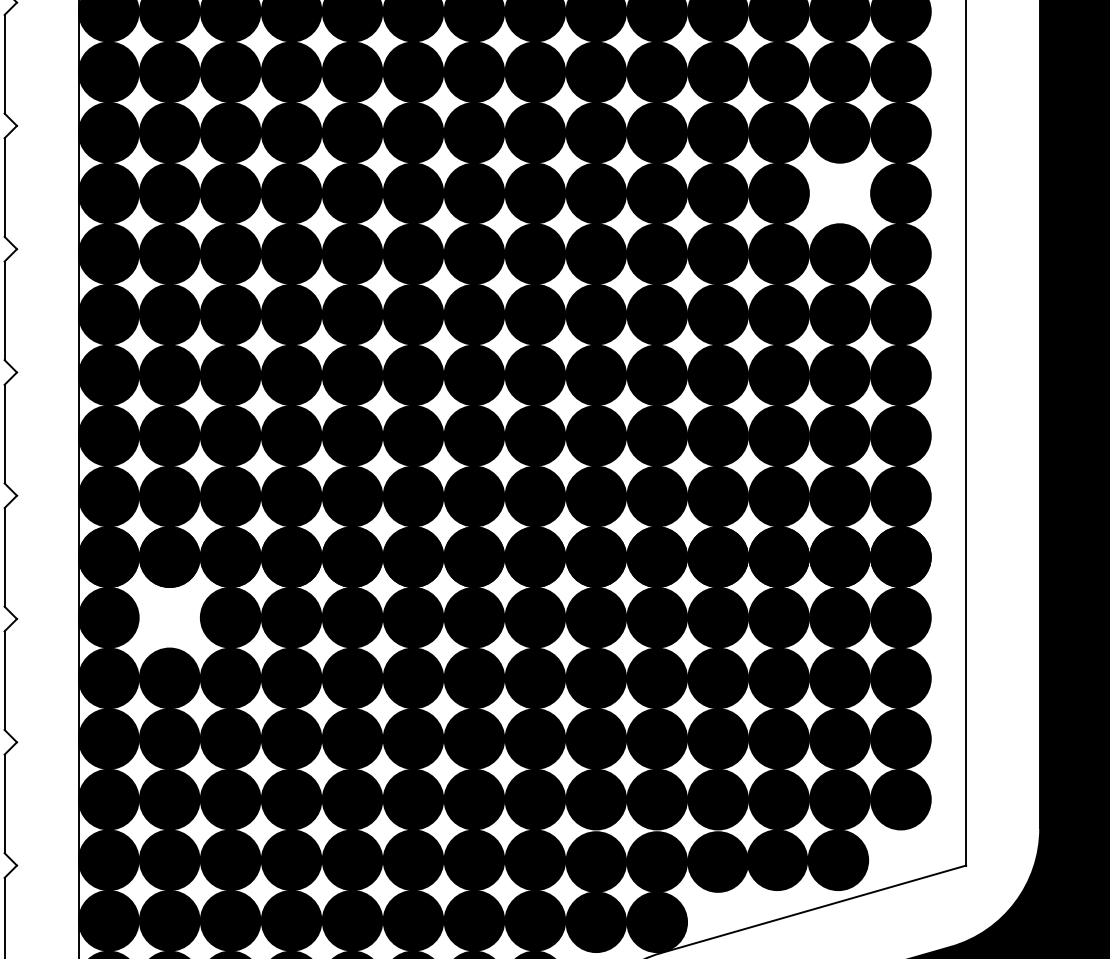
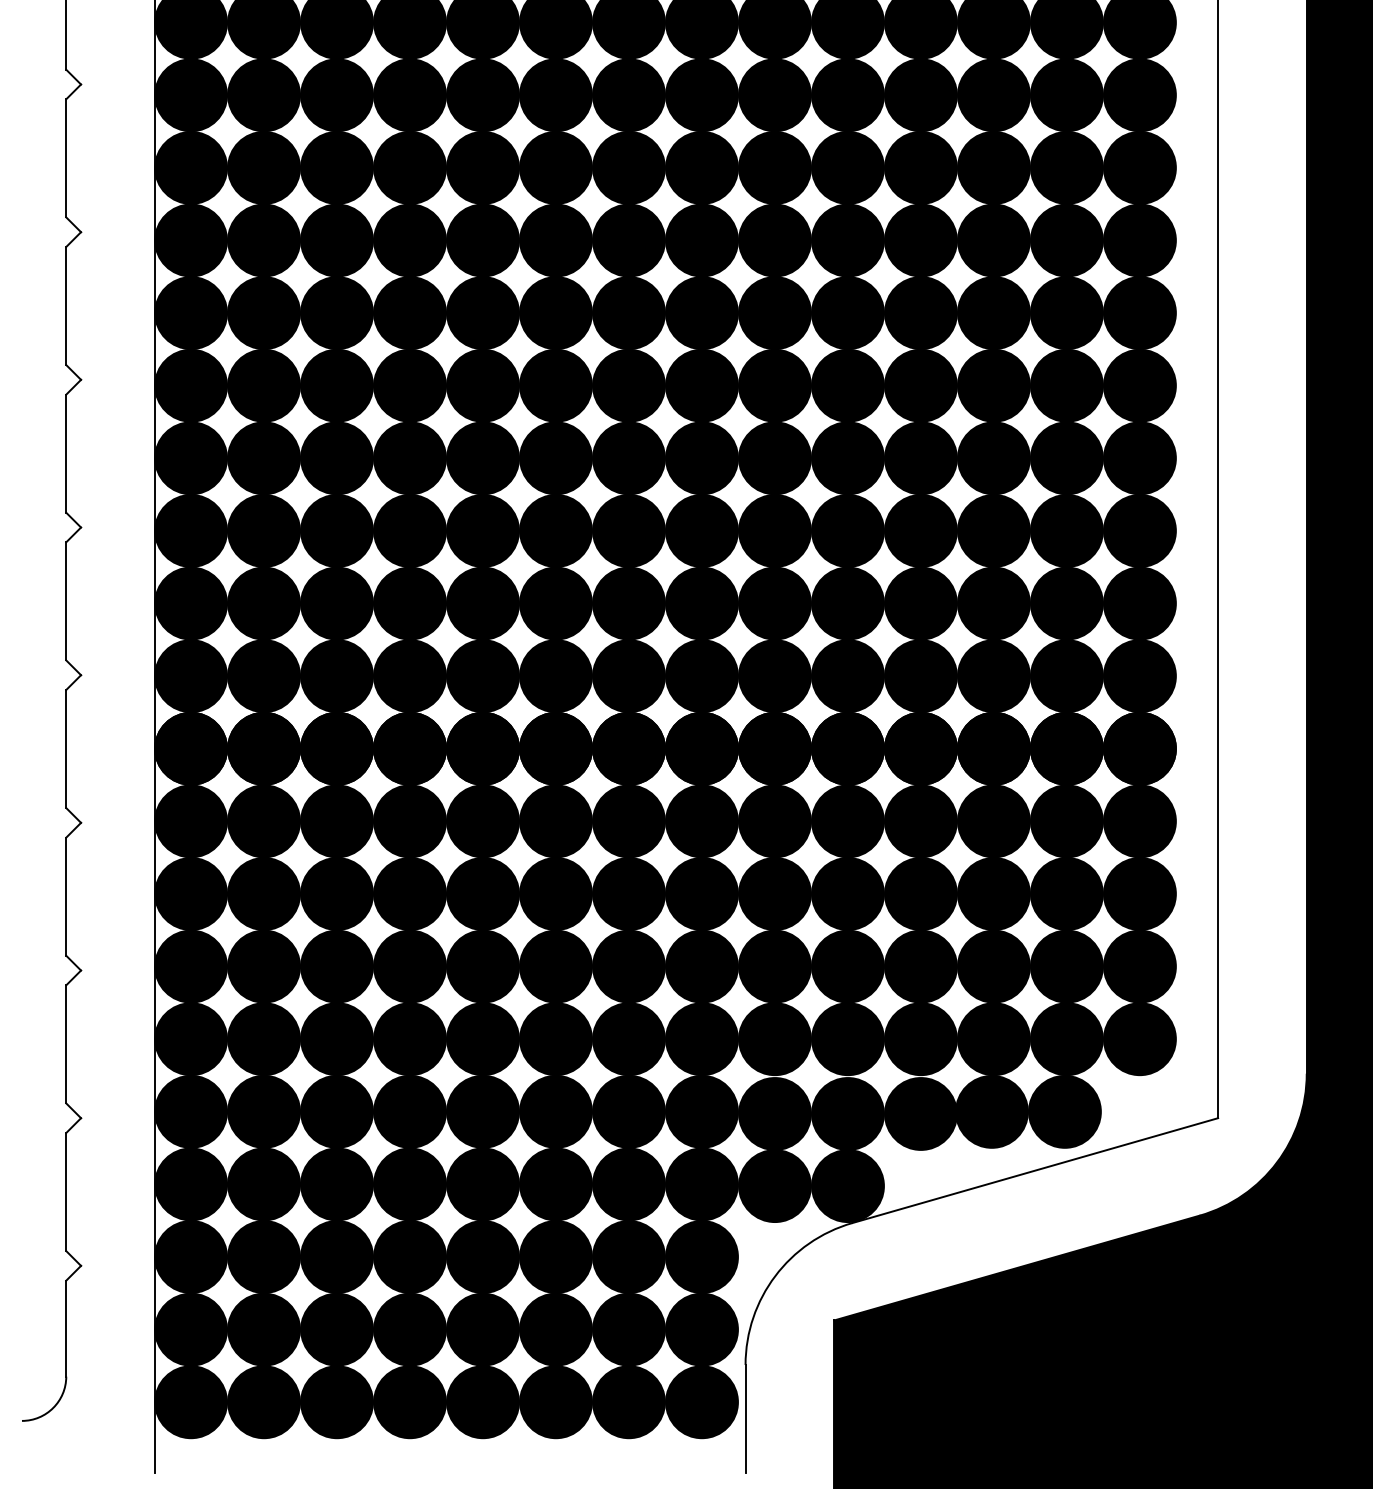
fill: (839, 193) -> (1066, 313), added
fill: (170, 617) -> (264, 821), added

